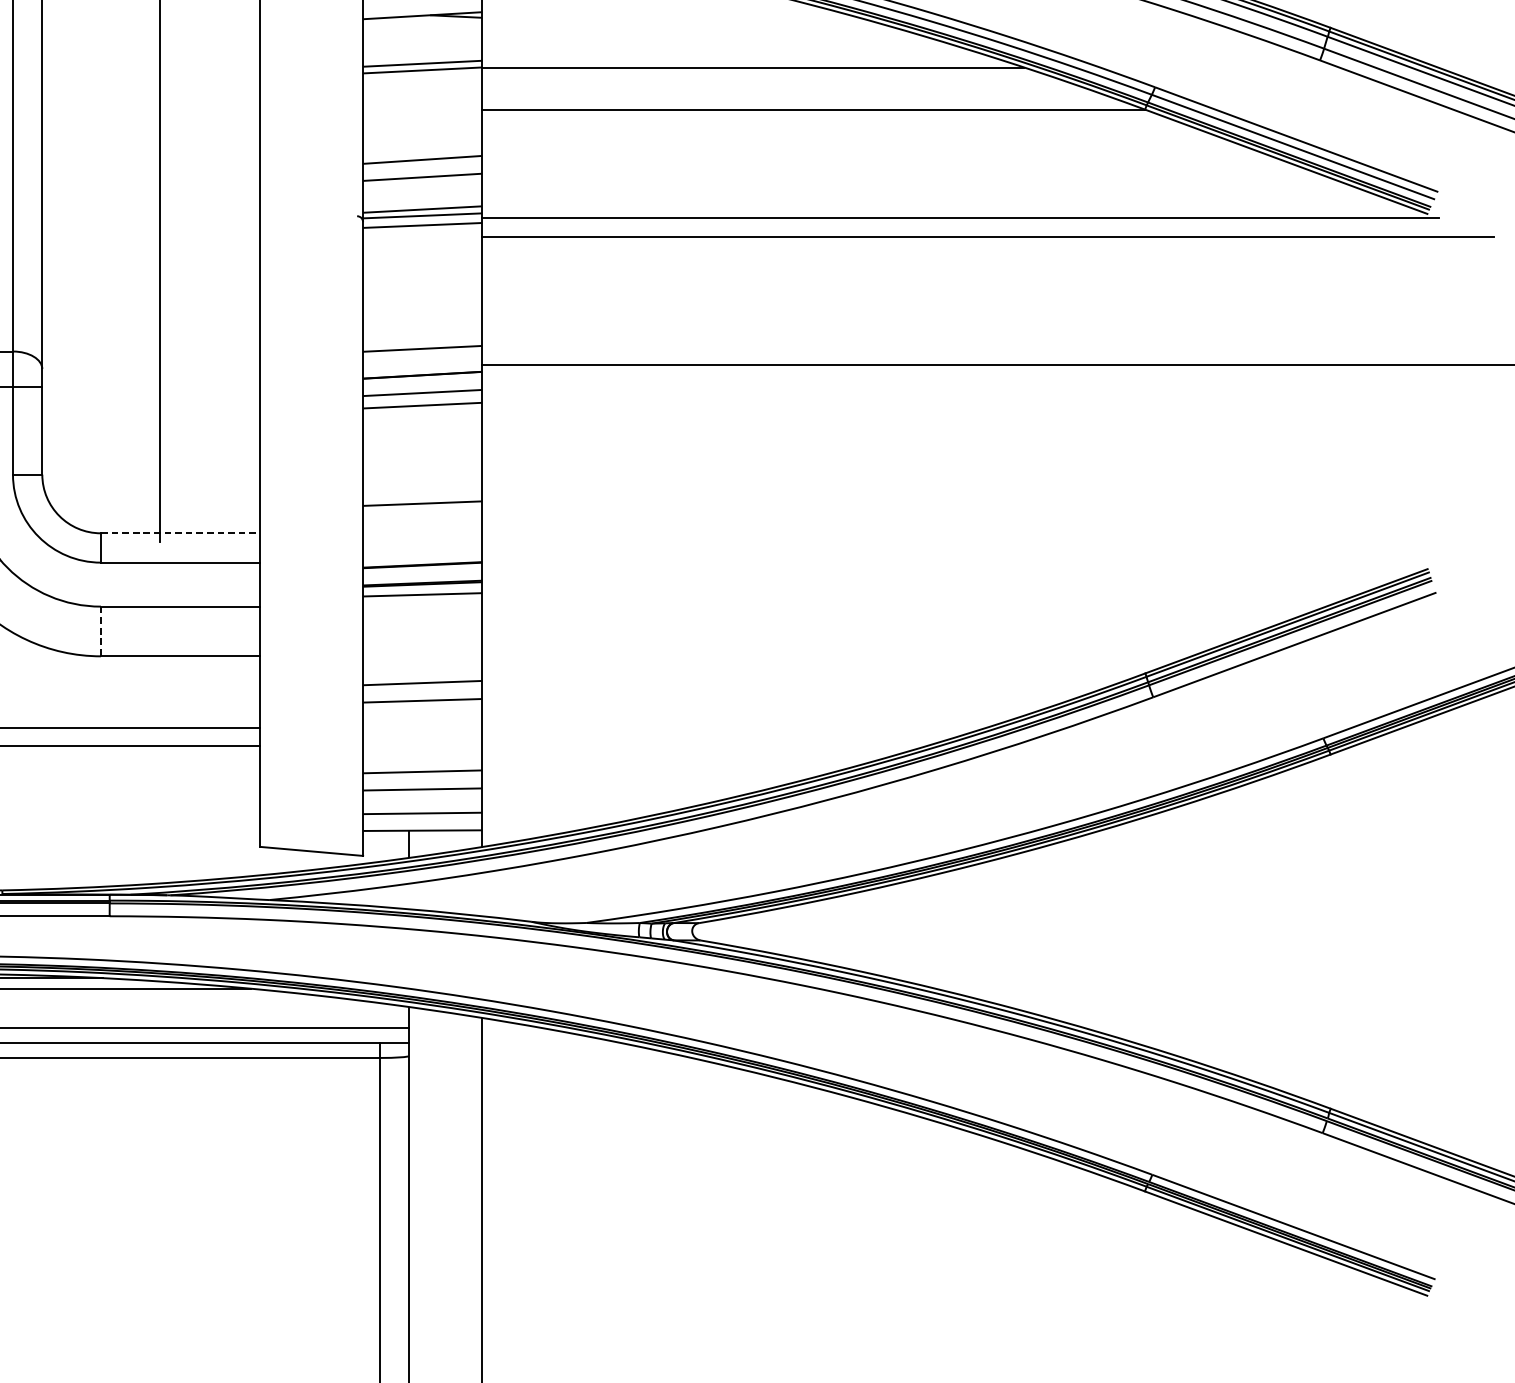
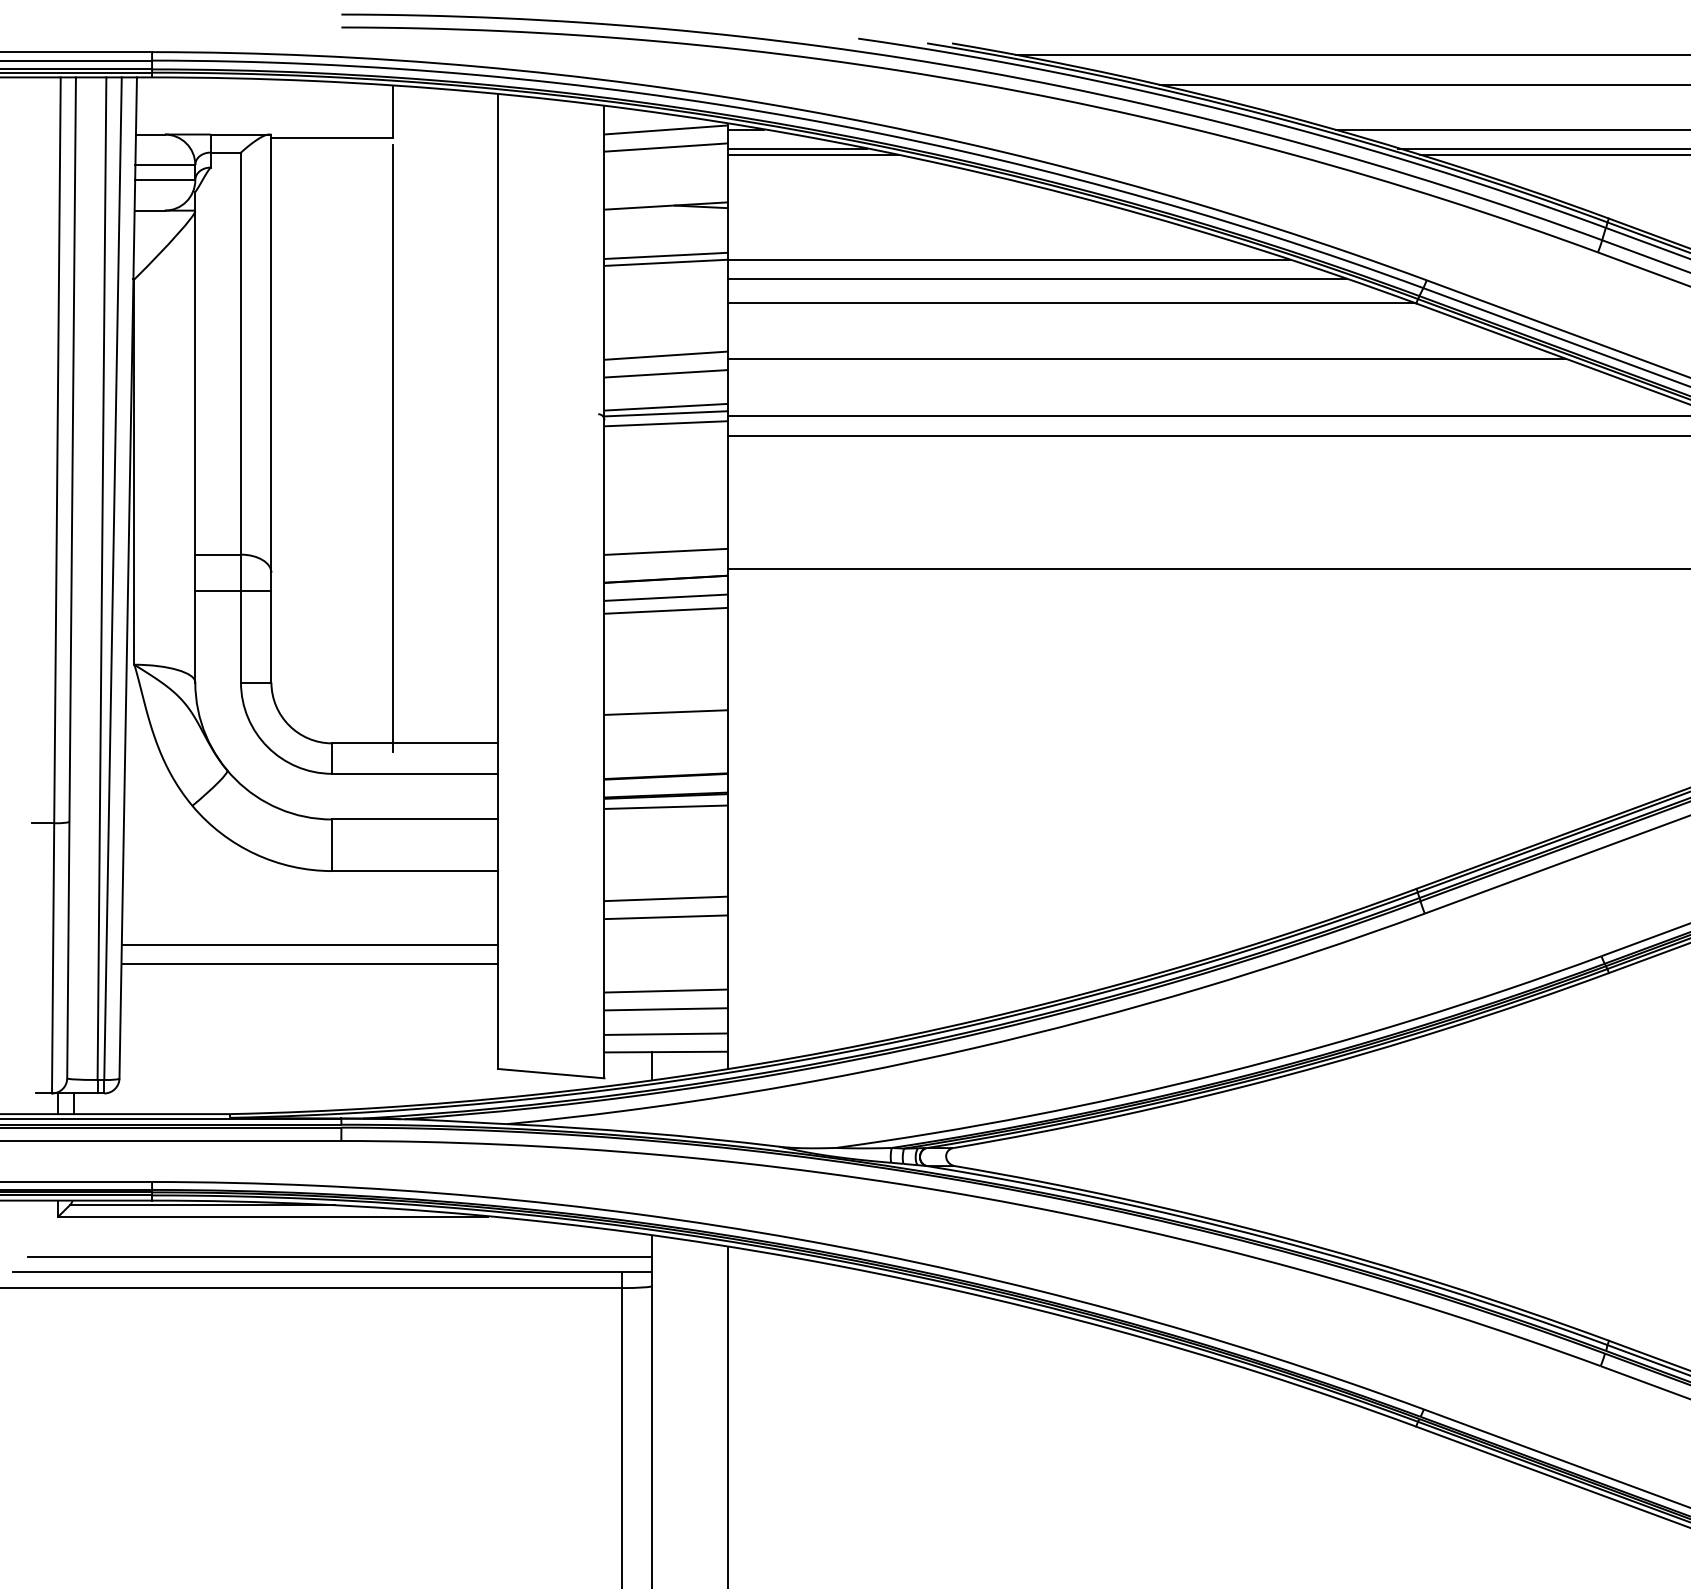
line: (779, 85) -> (1036, 278), added
line: (885, 162) -> (1146, 358), added
line: (181, 533) -> (415, 743), dashed -> solid
line: (101, 631) -> (332, 845), dashed -> solid

